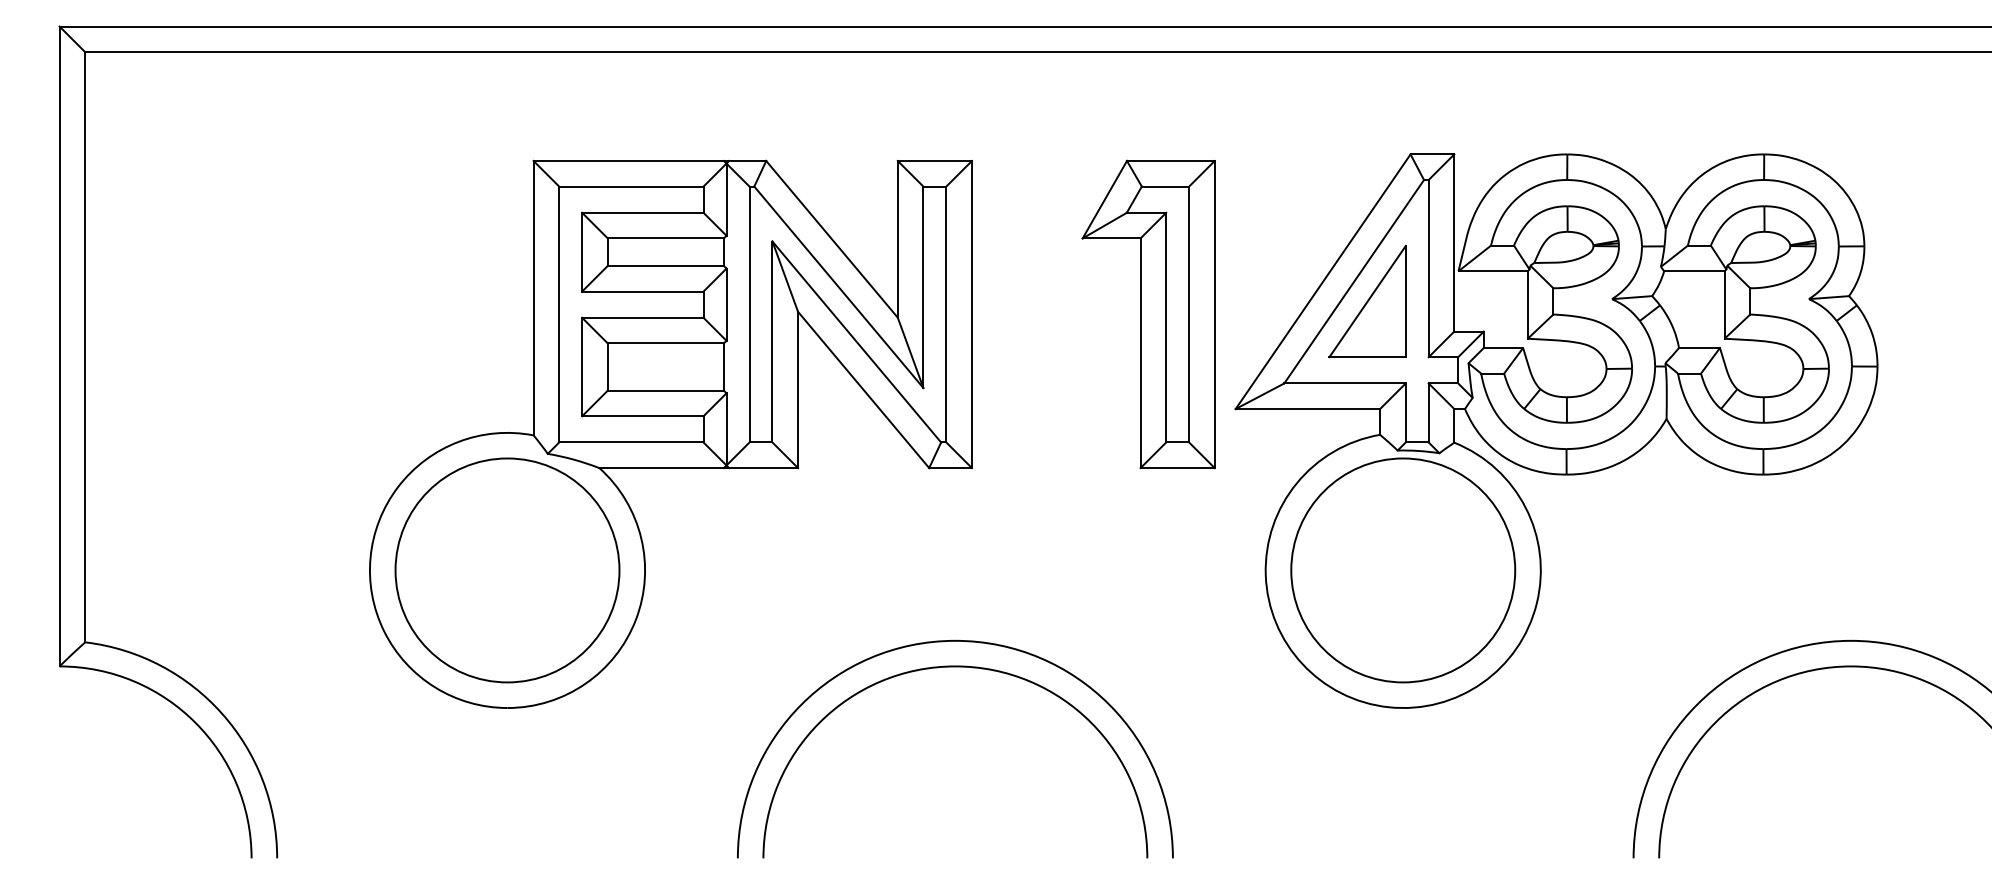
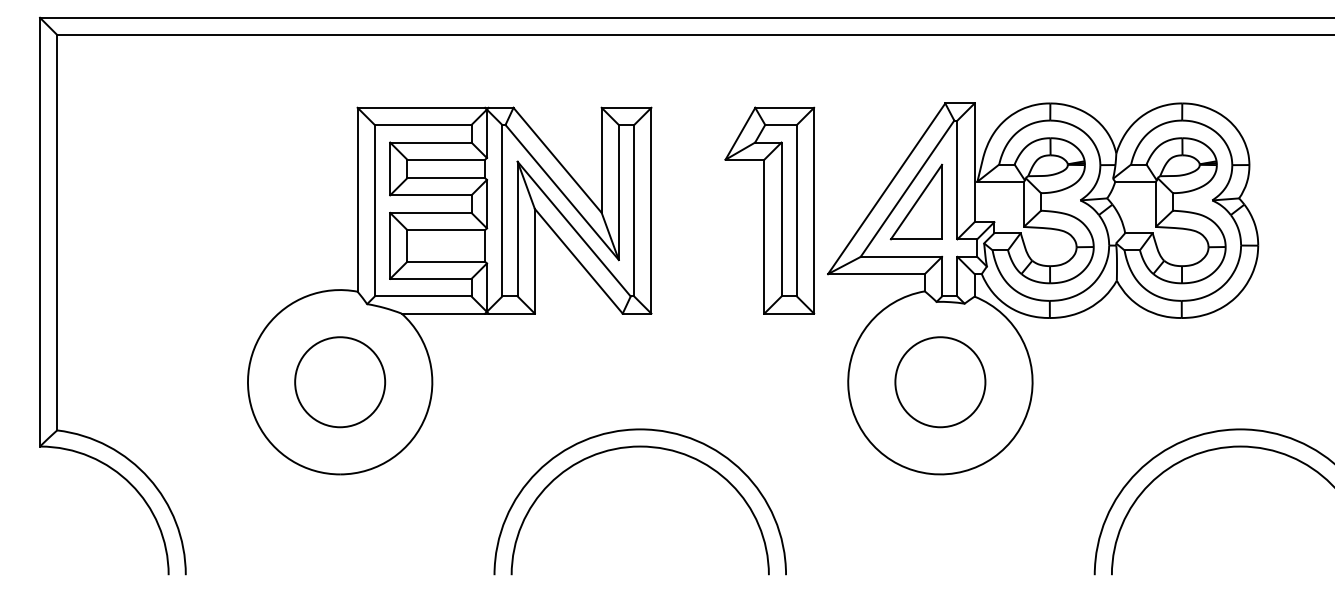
circle: (508, 570) -> (340, 382), size x0.6
circle: (1403, 570) -> (940, 382), size x0.6

